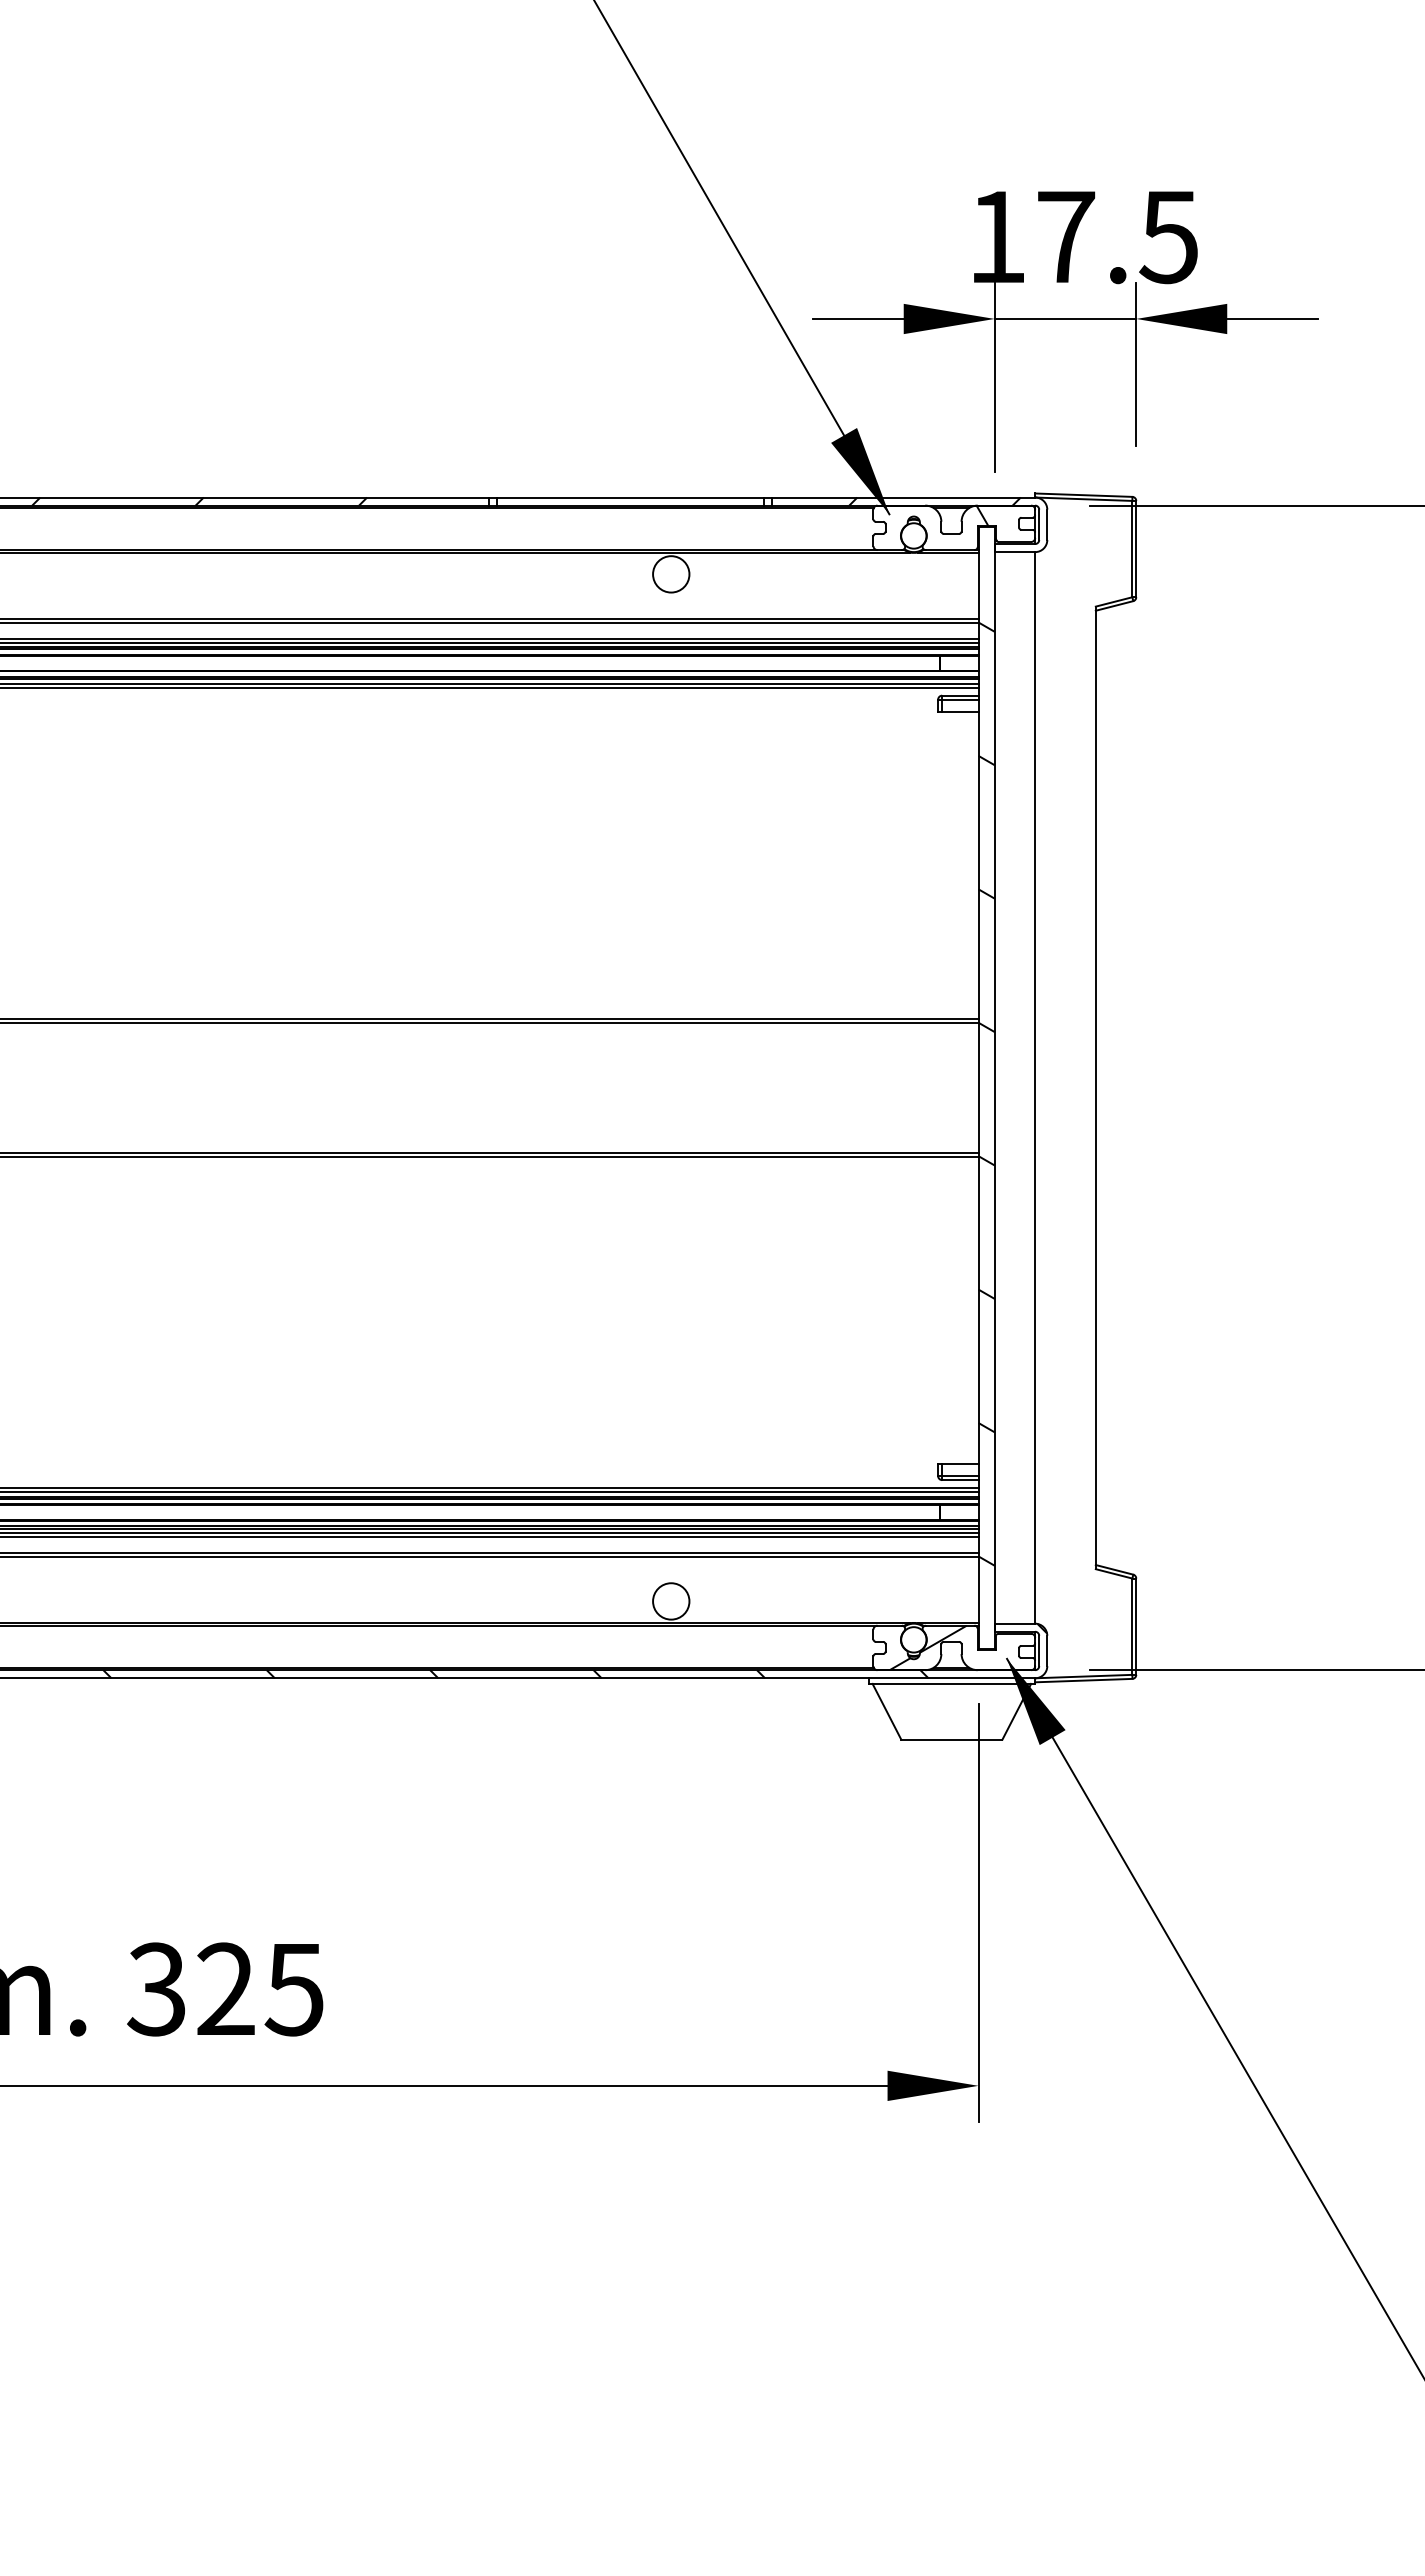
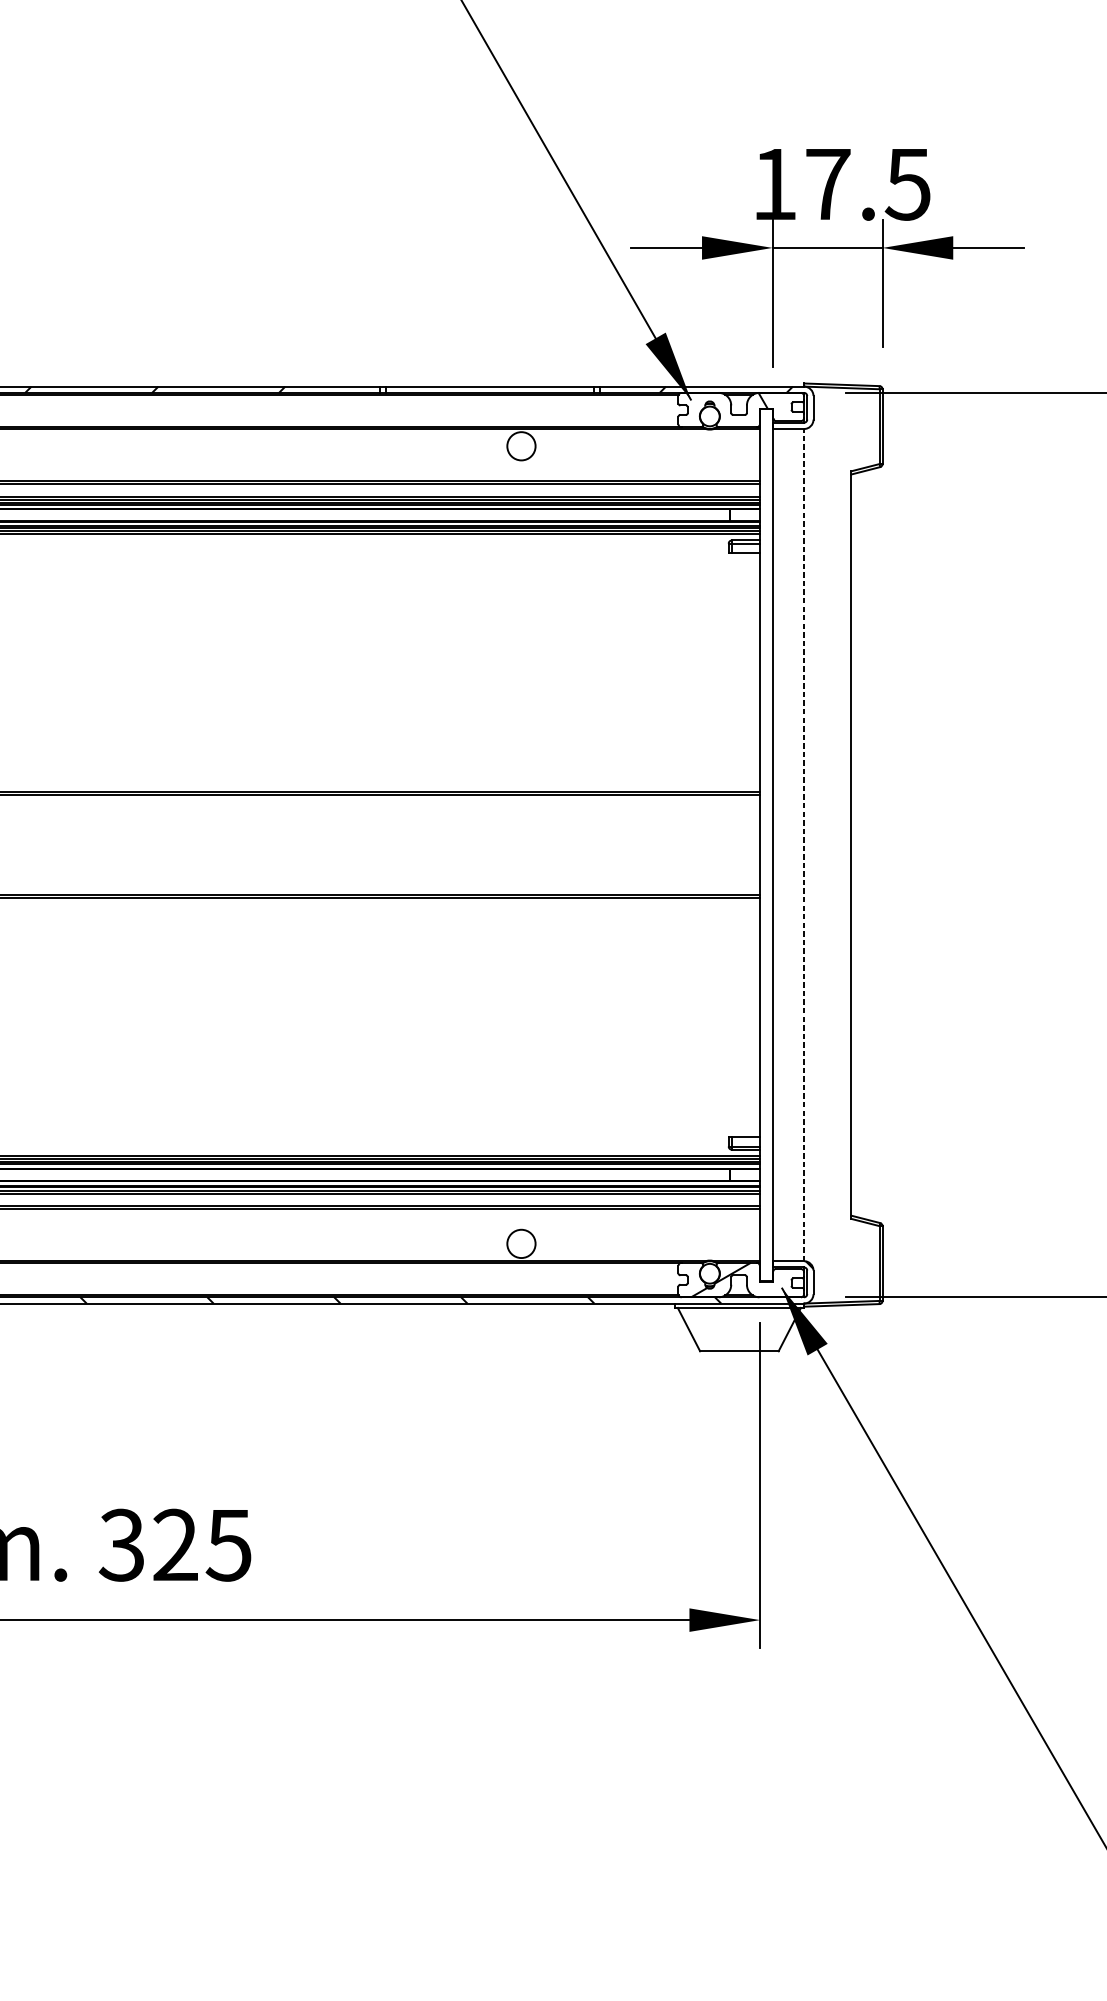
line: (1035, 1087) -> (804, 844), solid -> dashed
hatch: (986, 1093) -> (766, 849), removed

